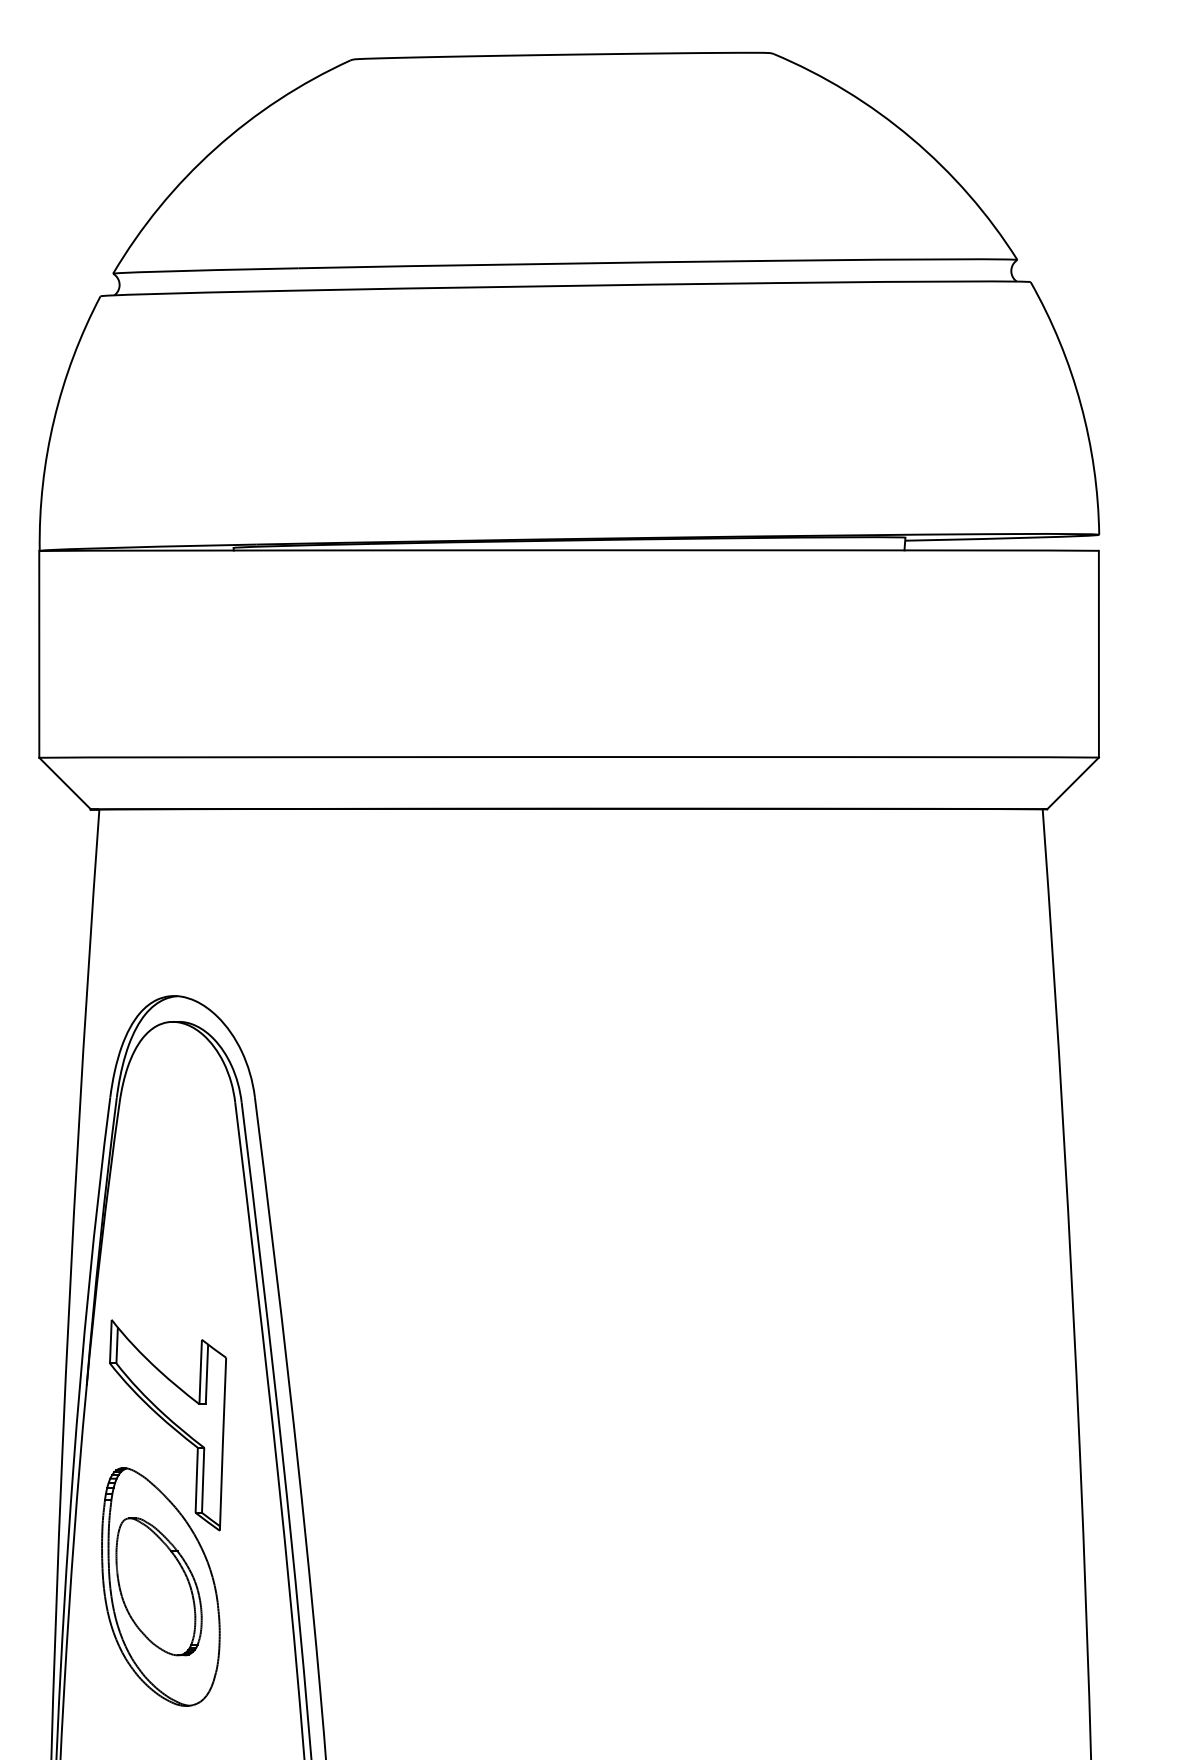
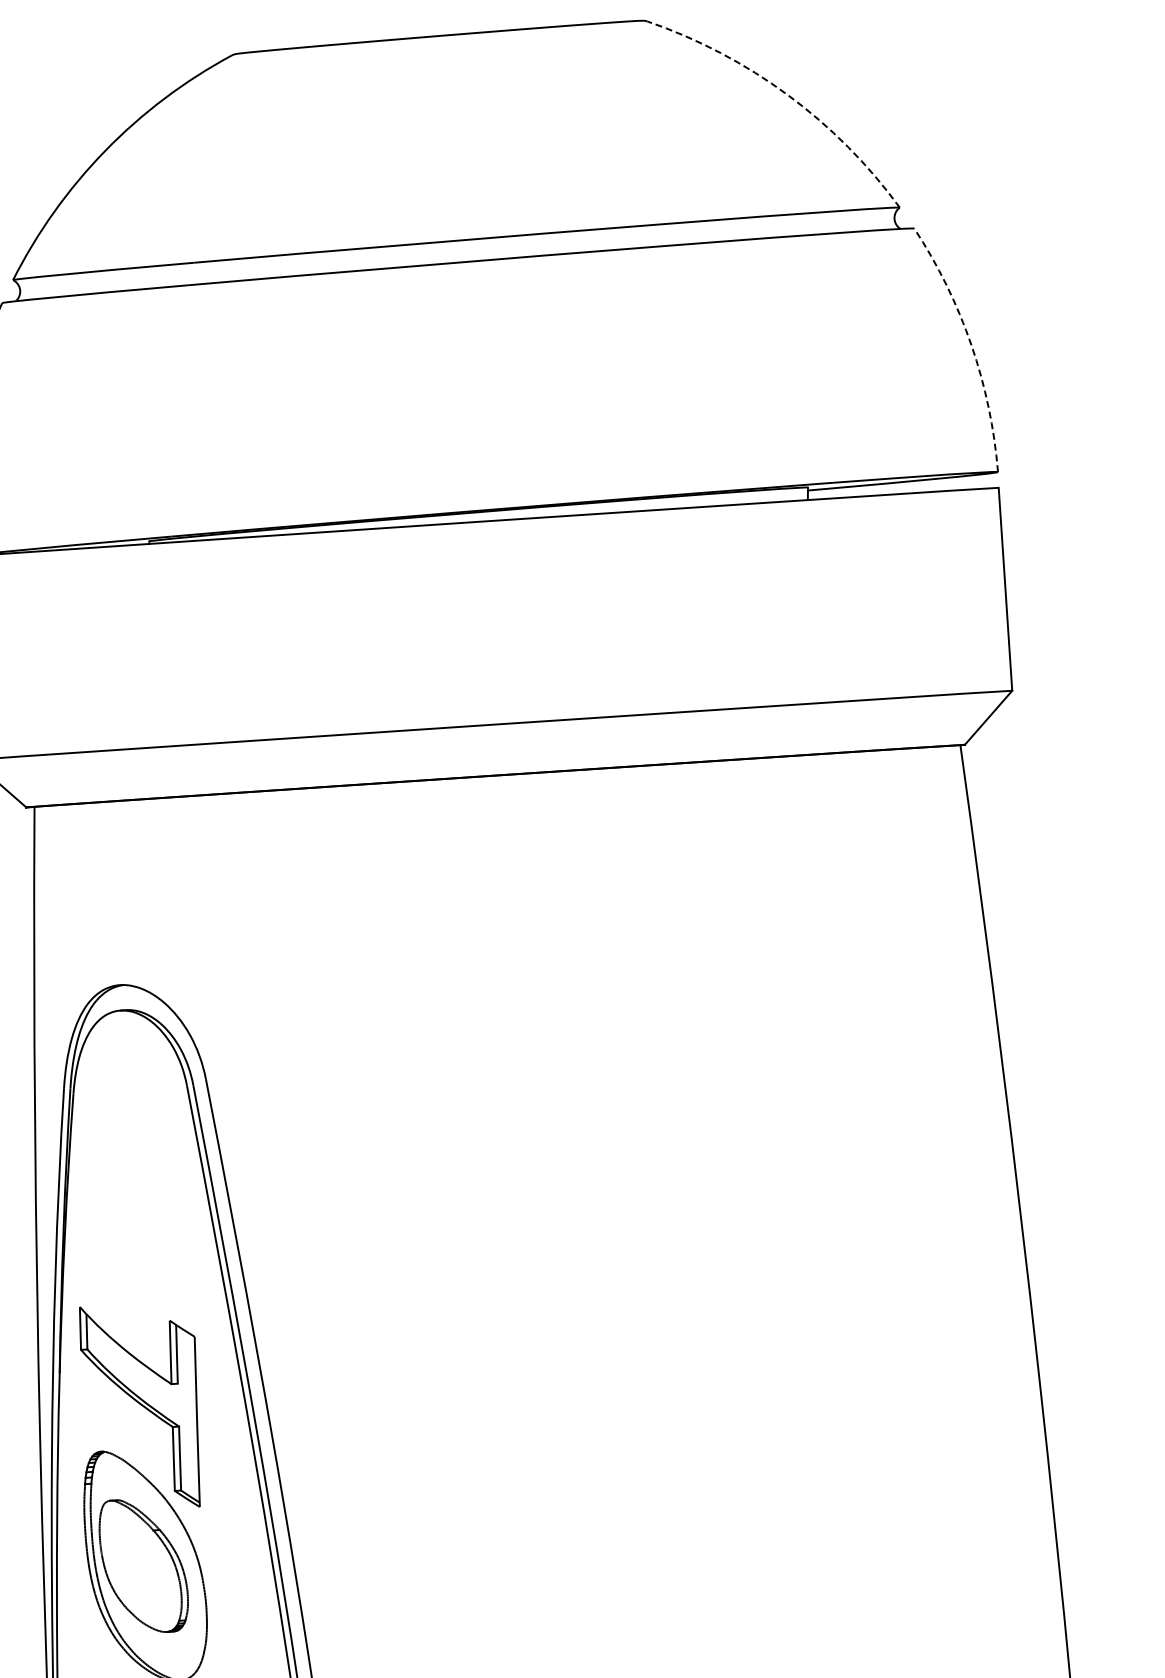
arc: (911, 138) -> (787, 95), solid -> dashed
arc: (1080, 404) -> (971, 345), solid -> dashed

